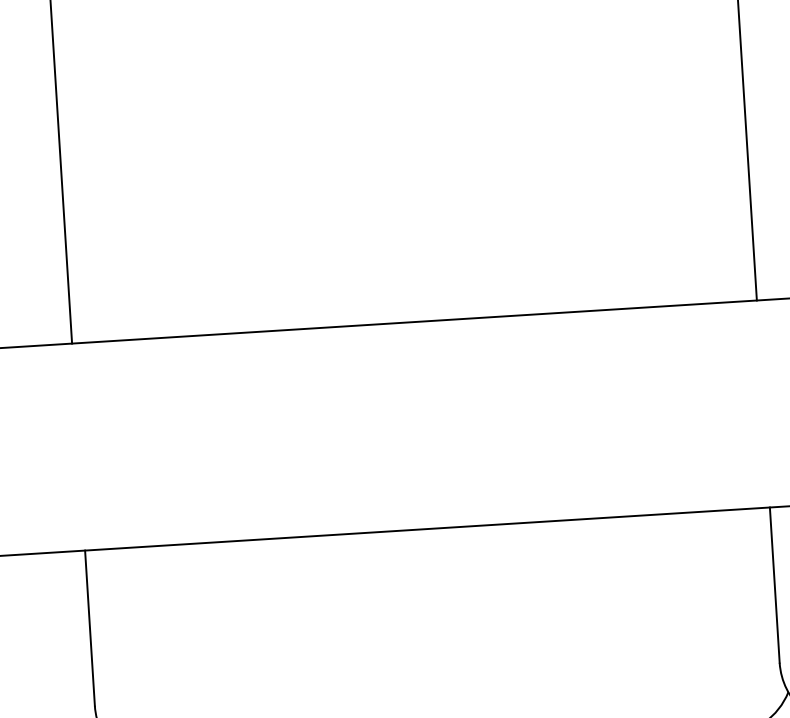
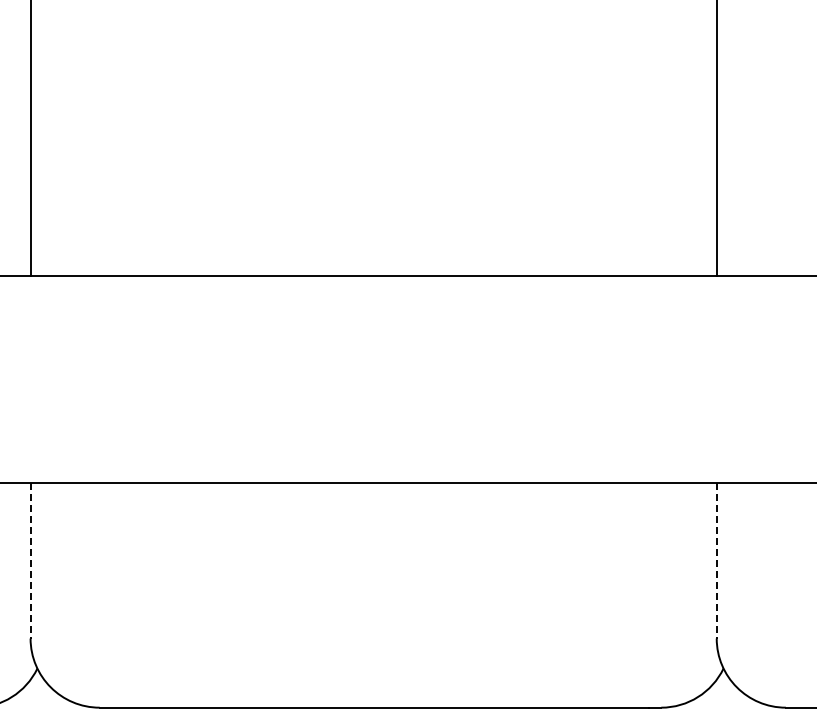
line: (774, 584) -> (716, 560), solid -> dashed
line: (89, 627) -> (30, 560), solid -> dashed

